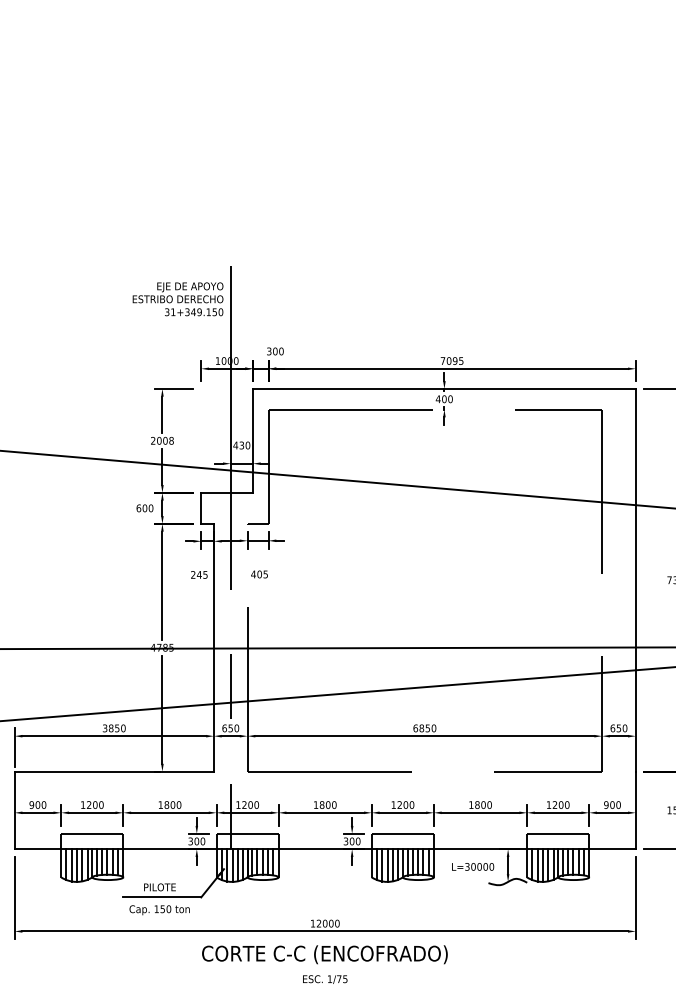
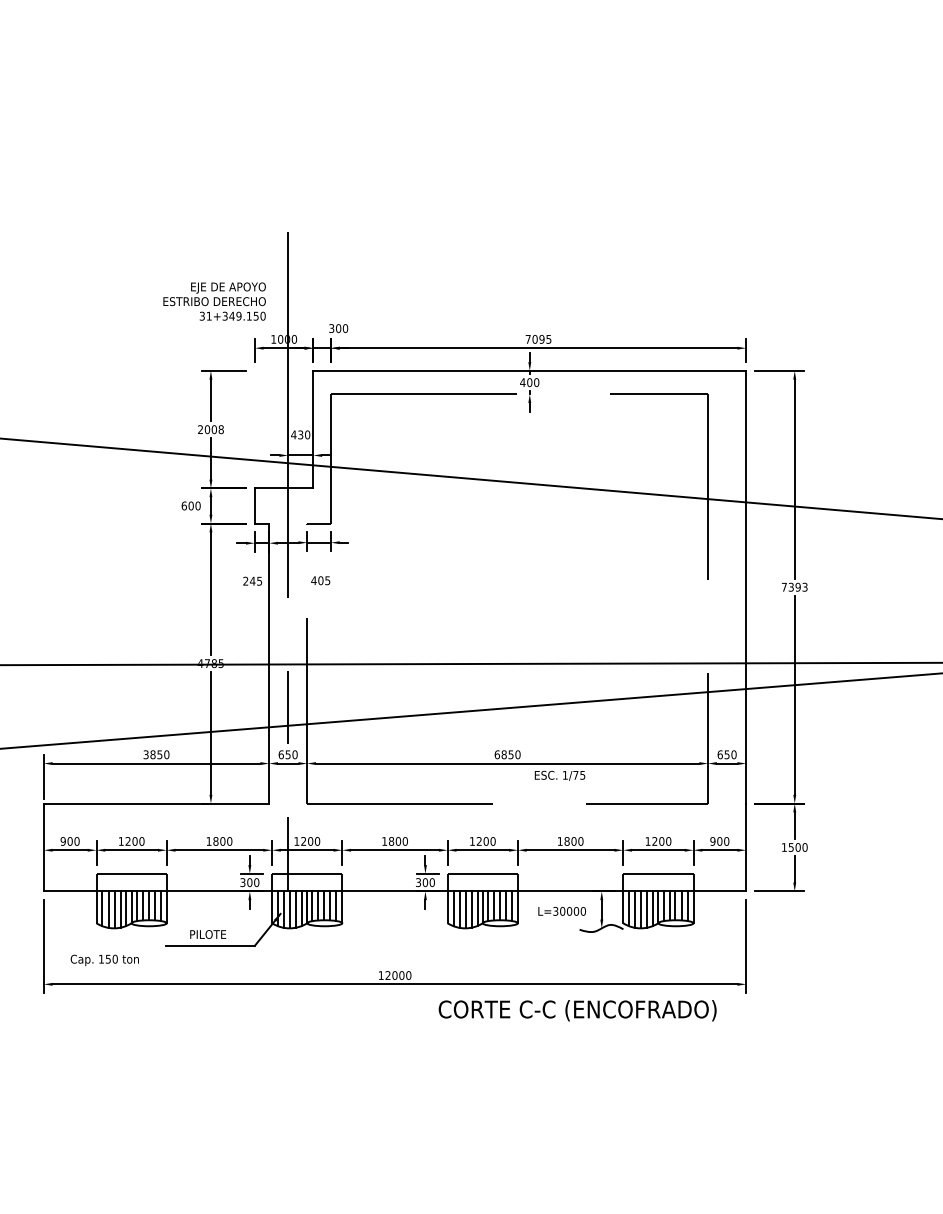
text: (177, 299) -> (214, 301), moved
text: (159, 909) -> (104, 959), moved
text: (324, 954) -> (577, 1010), moved
text: (324, 979) -> (559, 775), moved

